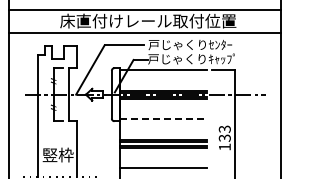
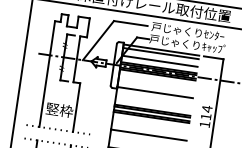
line: (162, 74) -> (160, 53), added
line: (162, 83) -> (159, 61), added
line: (163, 119) -> (155, 92), dashed -> solid
text: (224, 133) -> (206, 112), 133 -> 114

